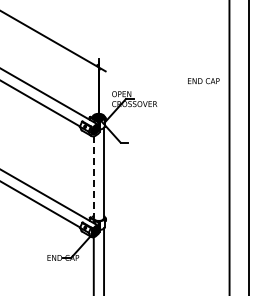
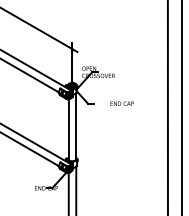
text: (203, 81) -> (121, 103), moved
line: (93, 177) -> (68, 129), dashed -> solid

